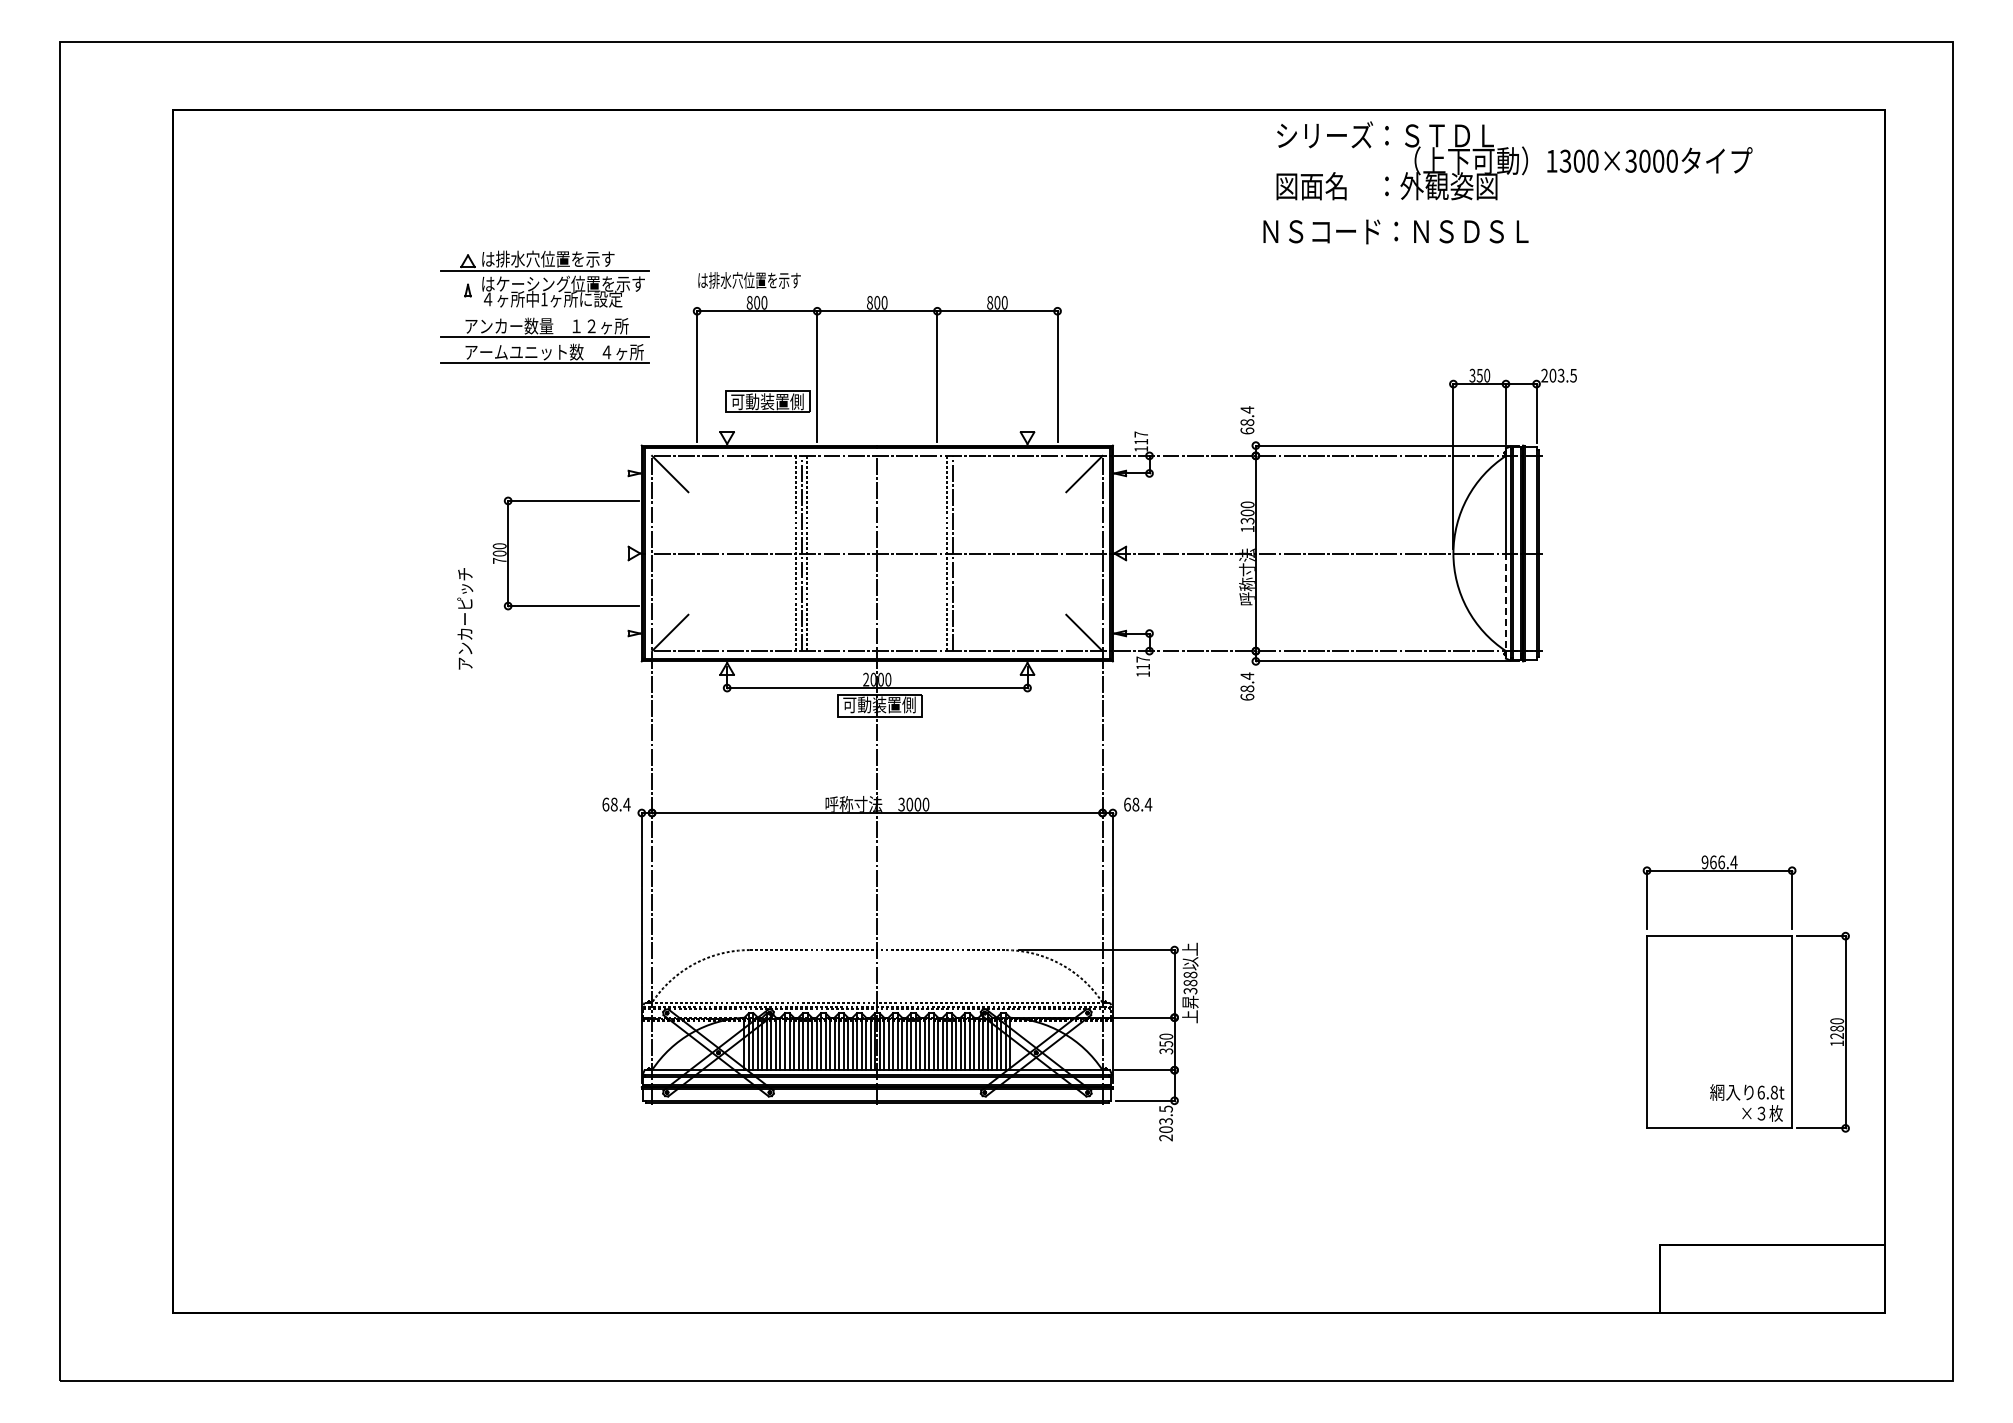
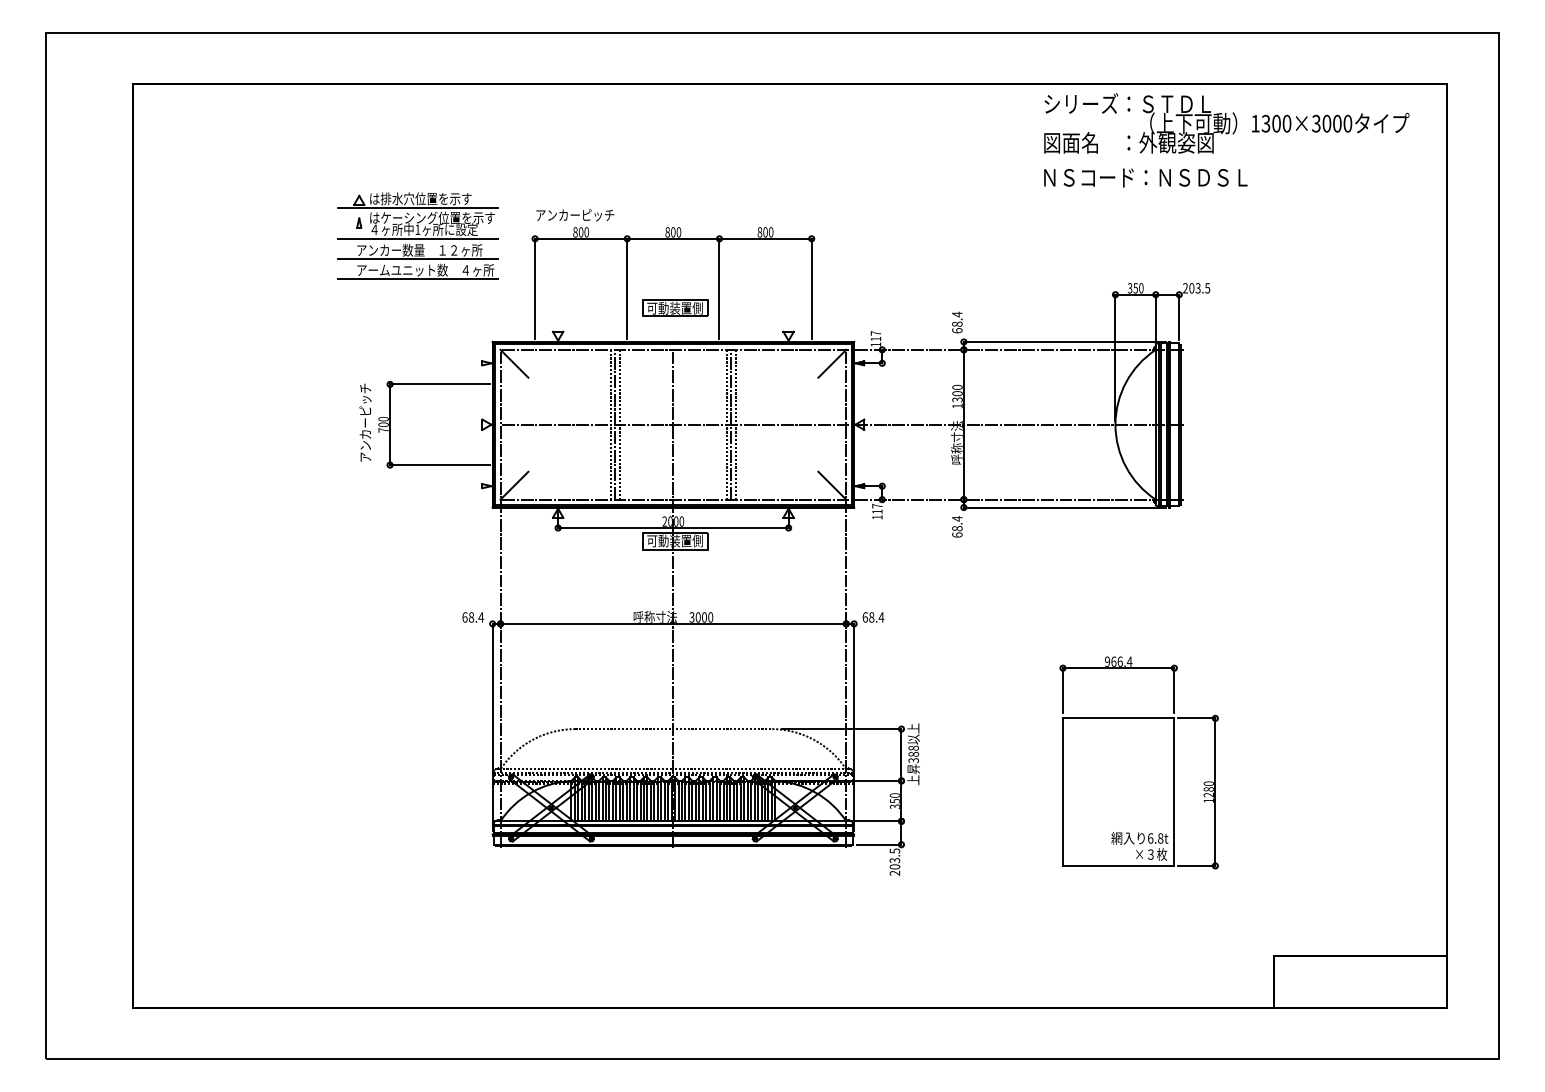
text: (1514, 160) -> (1226, 123), moved
text: (1395, 231) -> (1145, 177), moved
text: (749, 280) -> (575, 215), は排水穴位置を示す -> アンカーピッチ
line: (544, 311) -> (417, 239), added
part: (767, 401) -> (675, 308), moved
line: (958, 553) -> (735, 424), added
line: (1505, 606) -> (1155, 465), dashed -> solid
text: (465, 618) -> (365, 422), moved
part: (1745, 993) -> (1138, 762), moved

